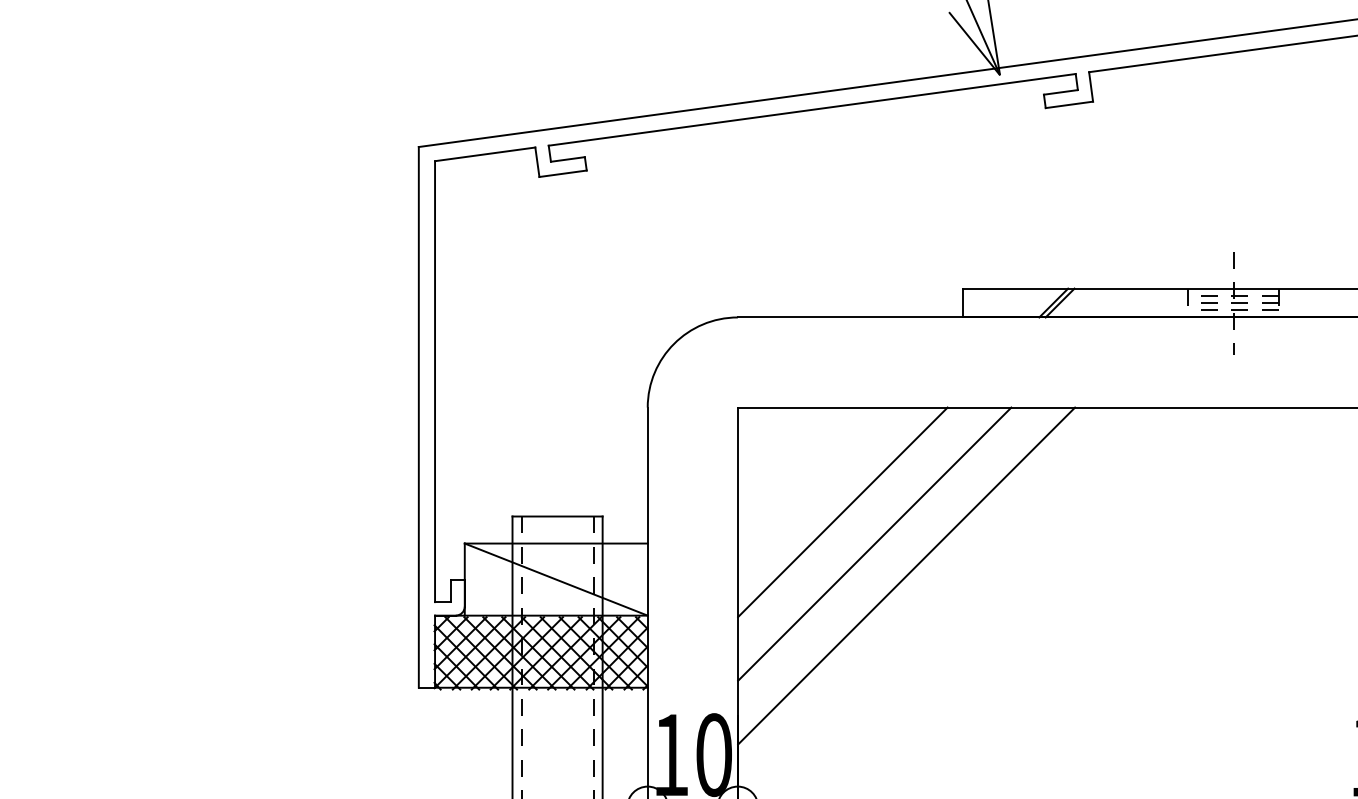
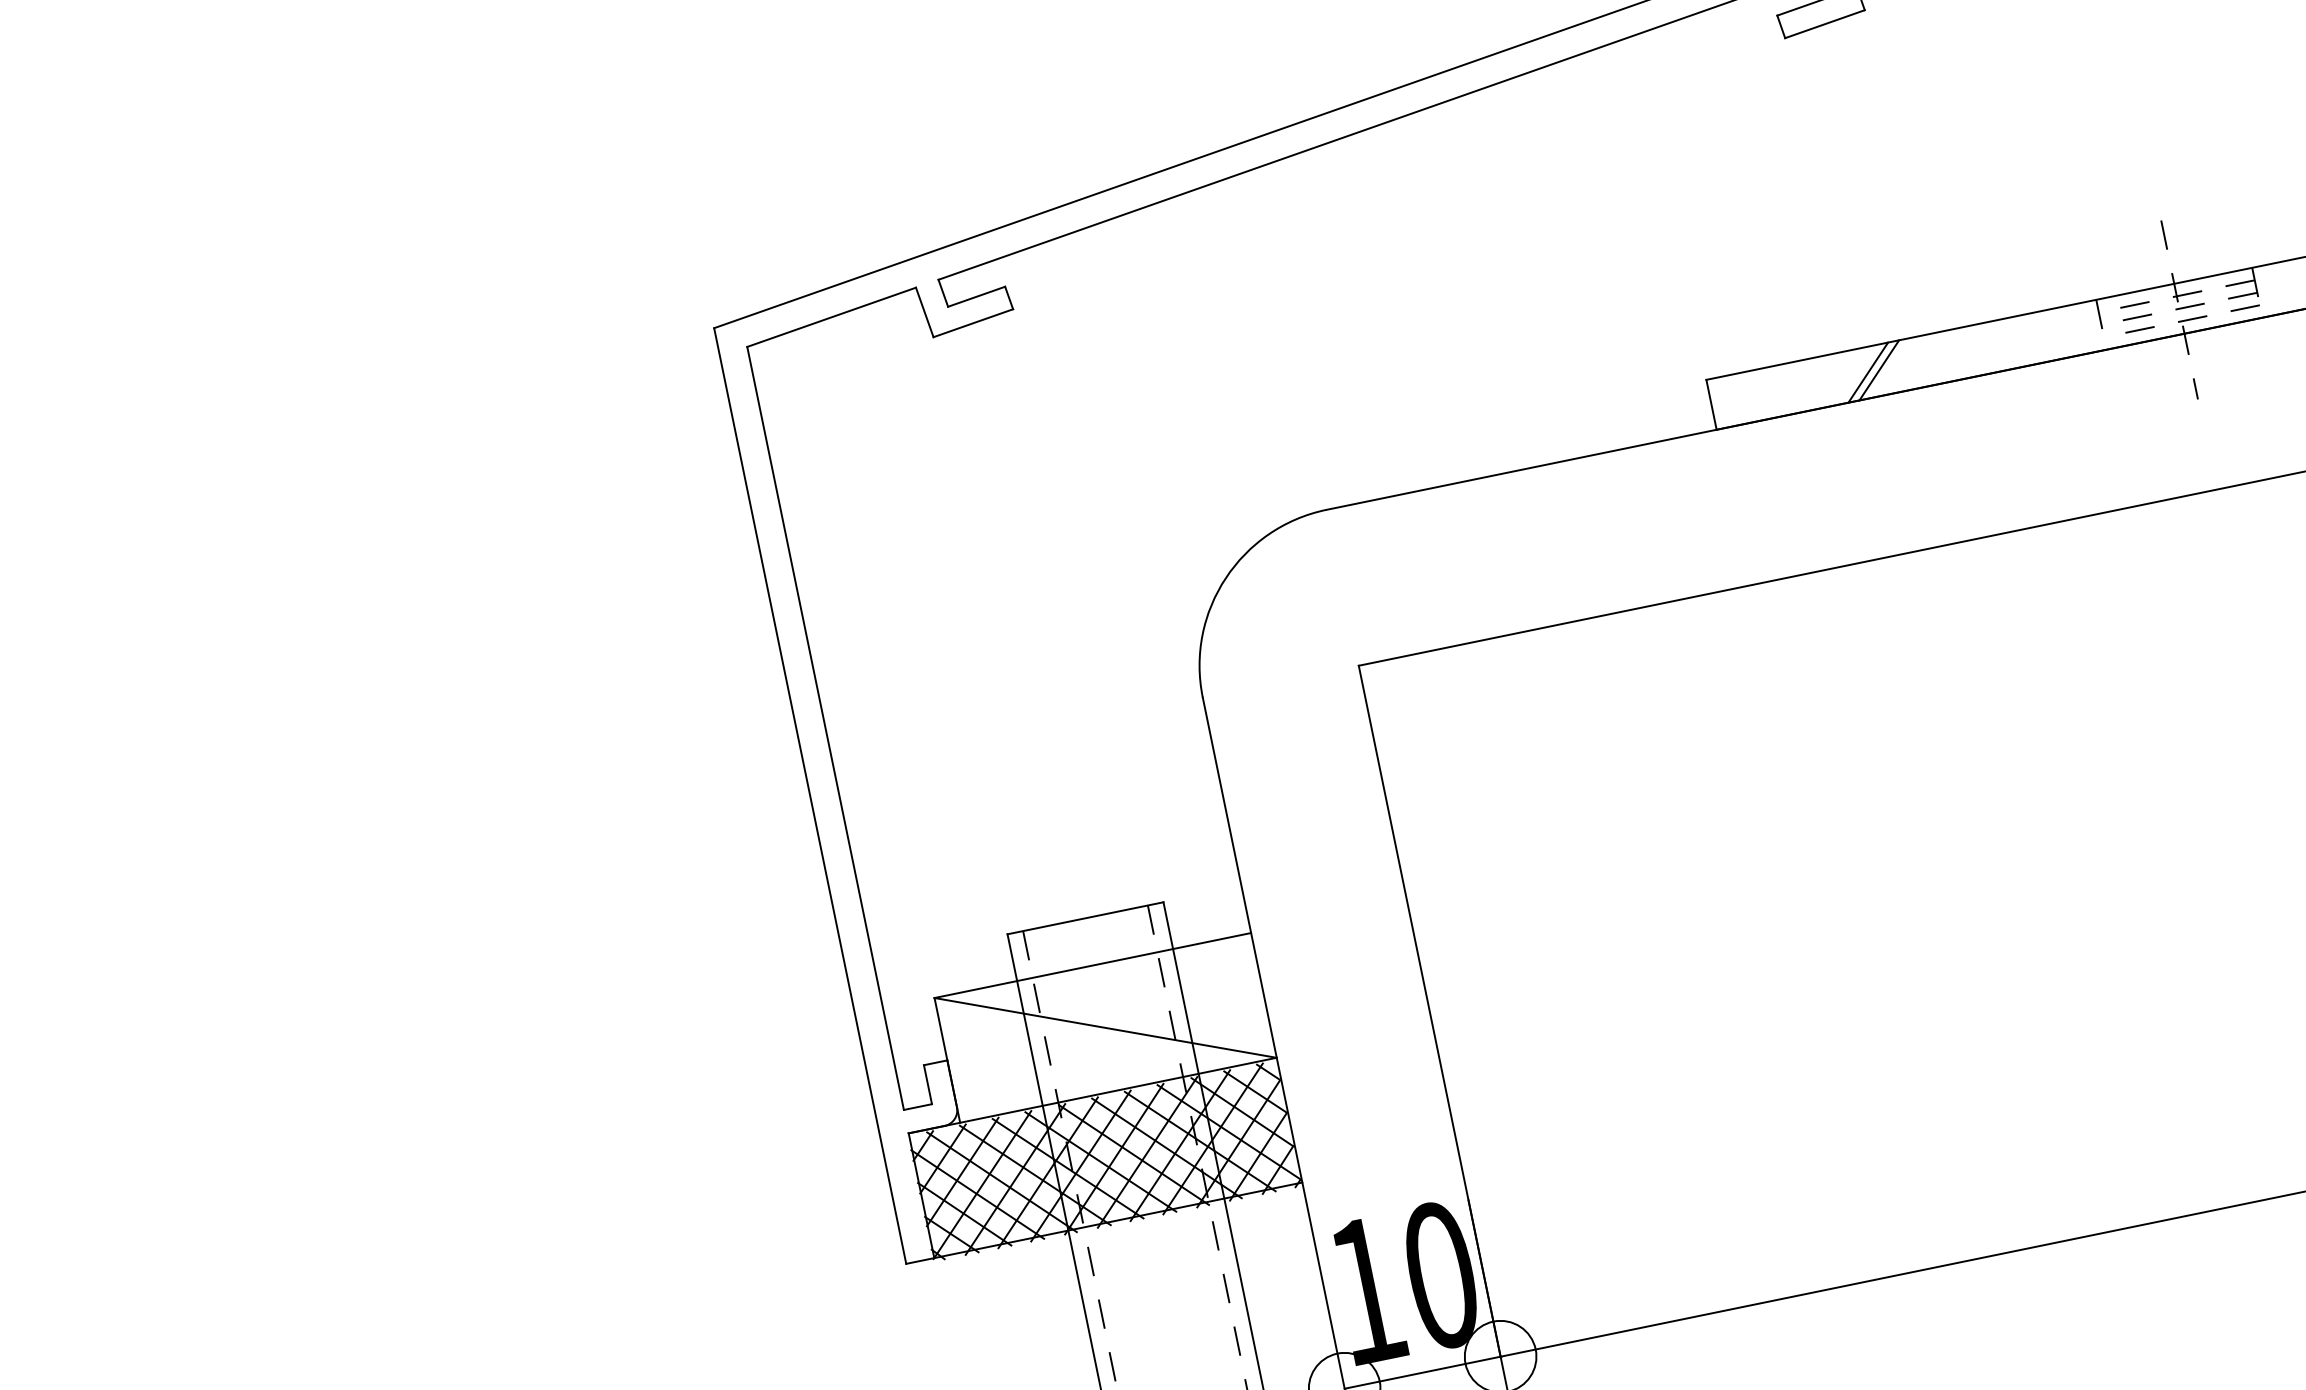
line: (842, 512) -> (1577, 810), removed
line: (874, 543) -> (1643, 852), removed
line: (906, 575) -> (1710, 896), removed

